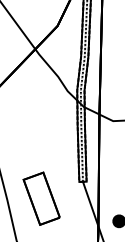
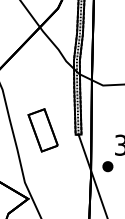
part: (40, 198) -> (42, 130), moved

